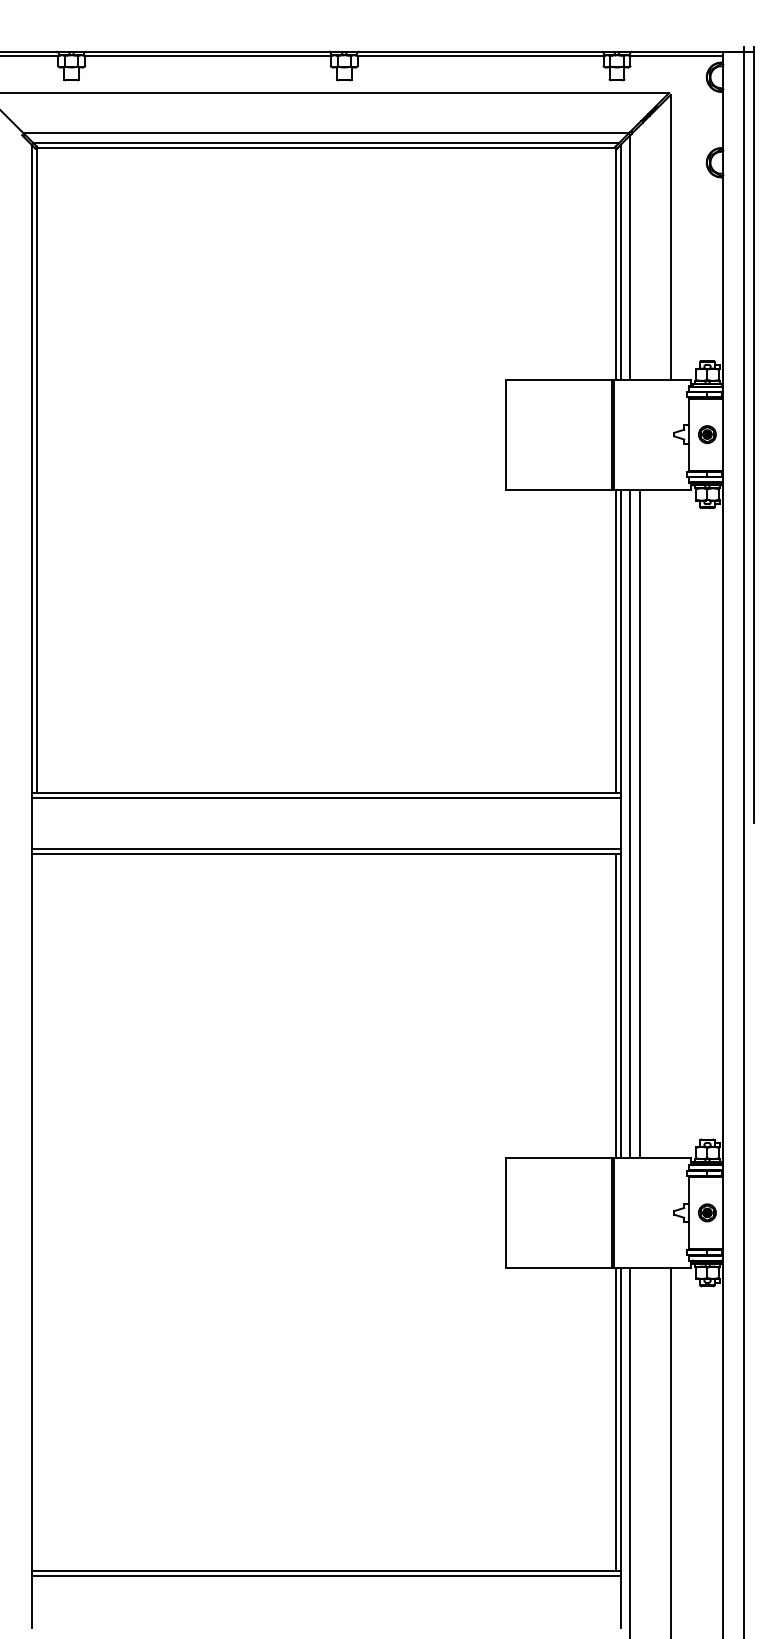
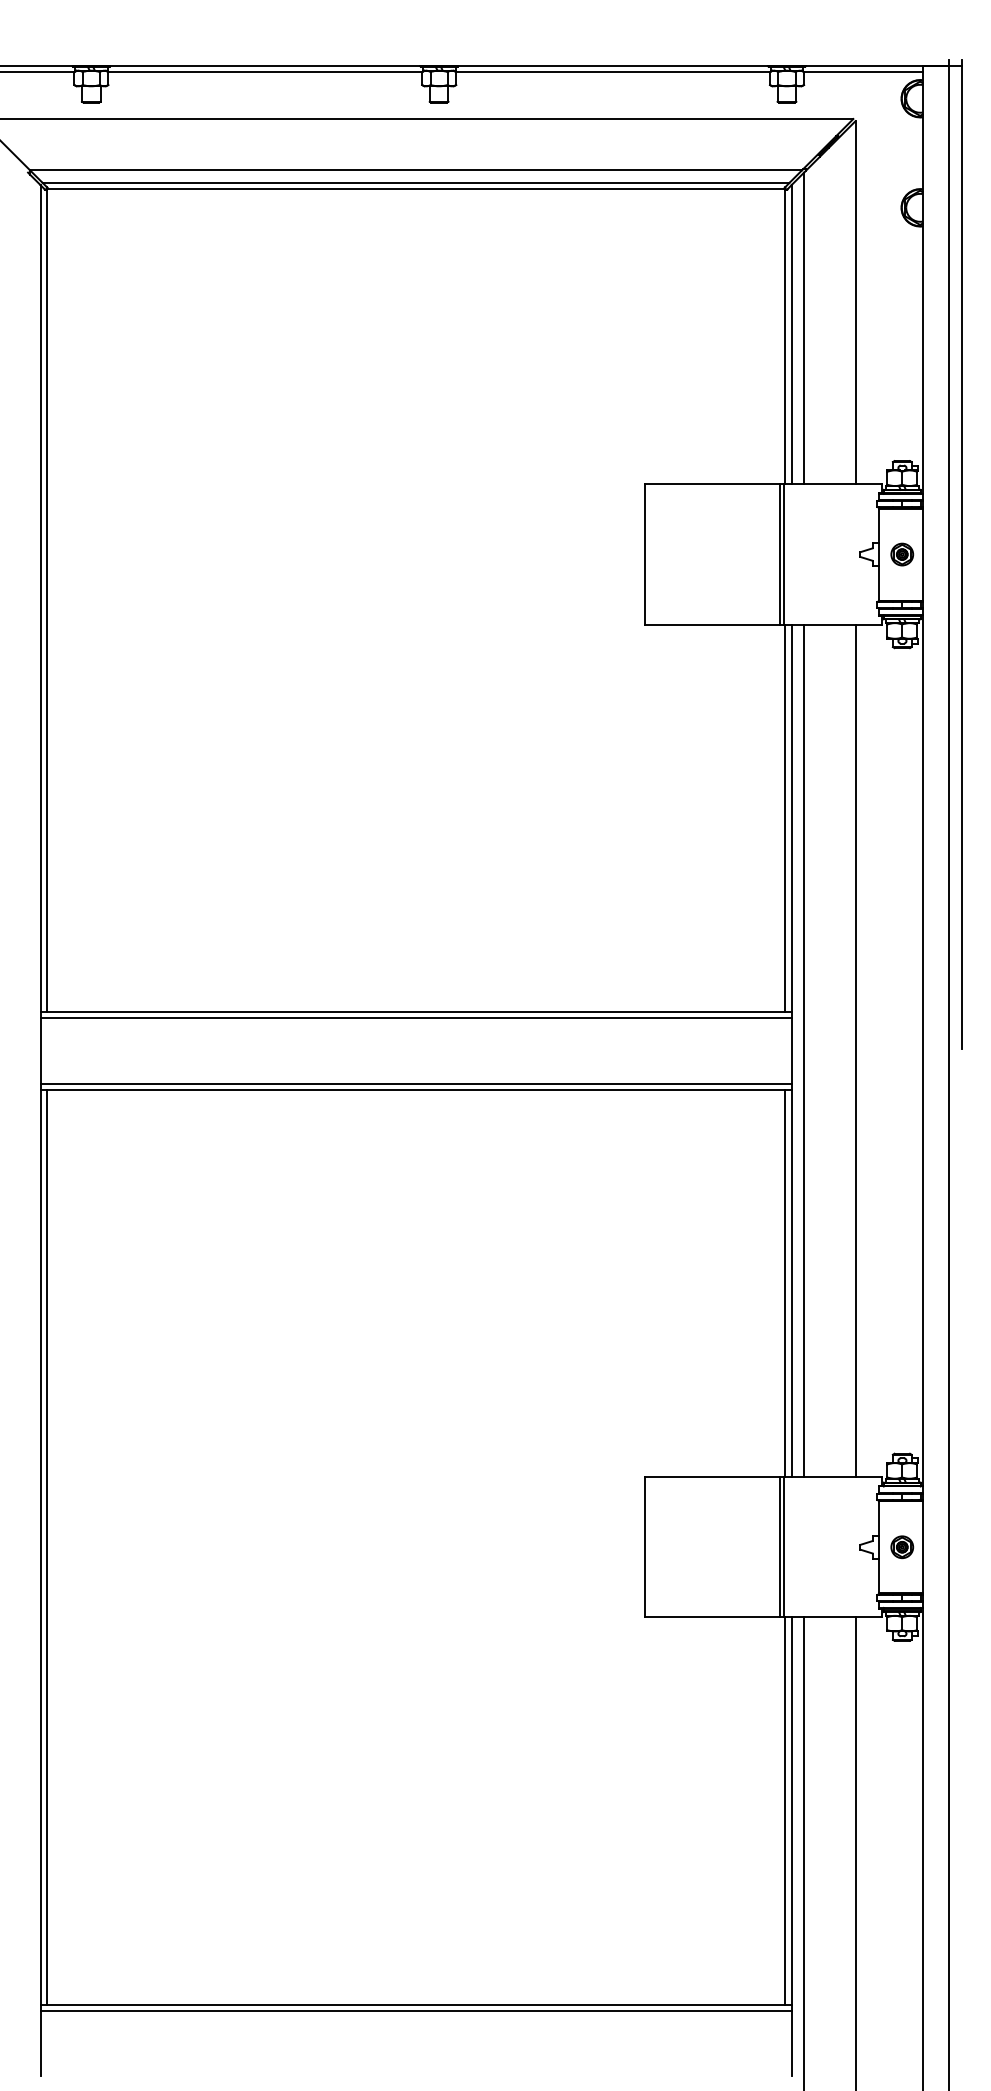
line: (639, 823) -> (855, 1050), moved
line: (36, 1212) -> (46, 1546), added

